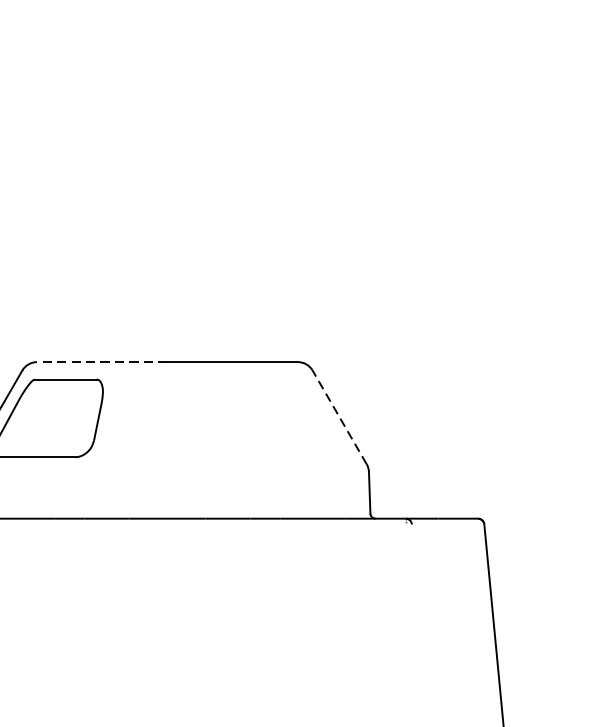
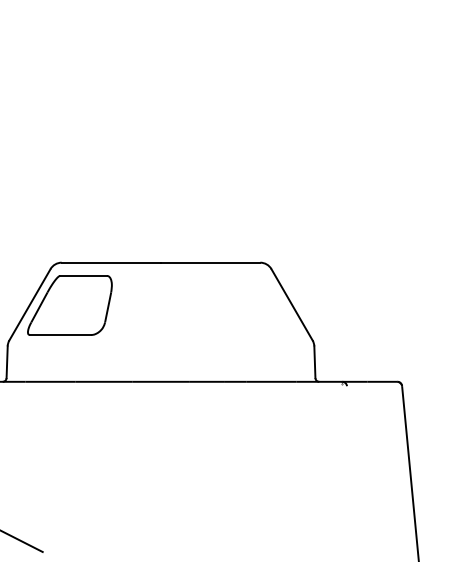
line: (102, 361) -> (111, 262), dashed -> solid
line: (338, 417) -> (291, 304), dashed -> solid

